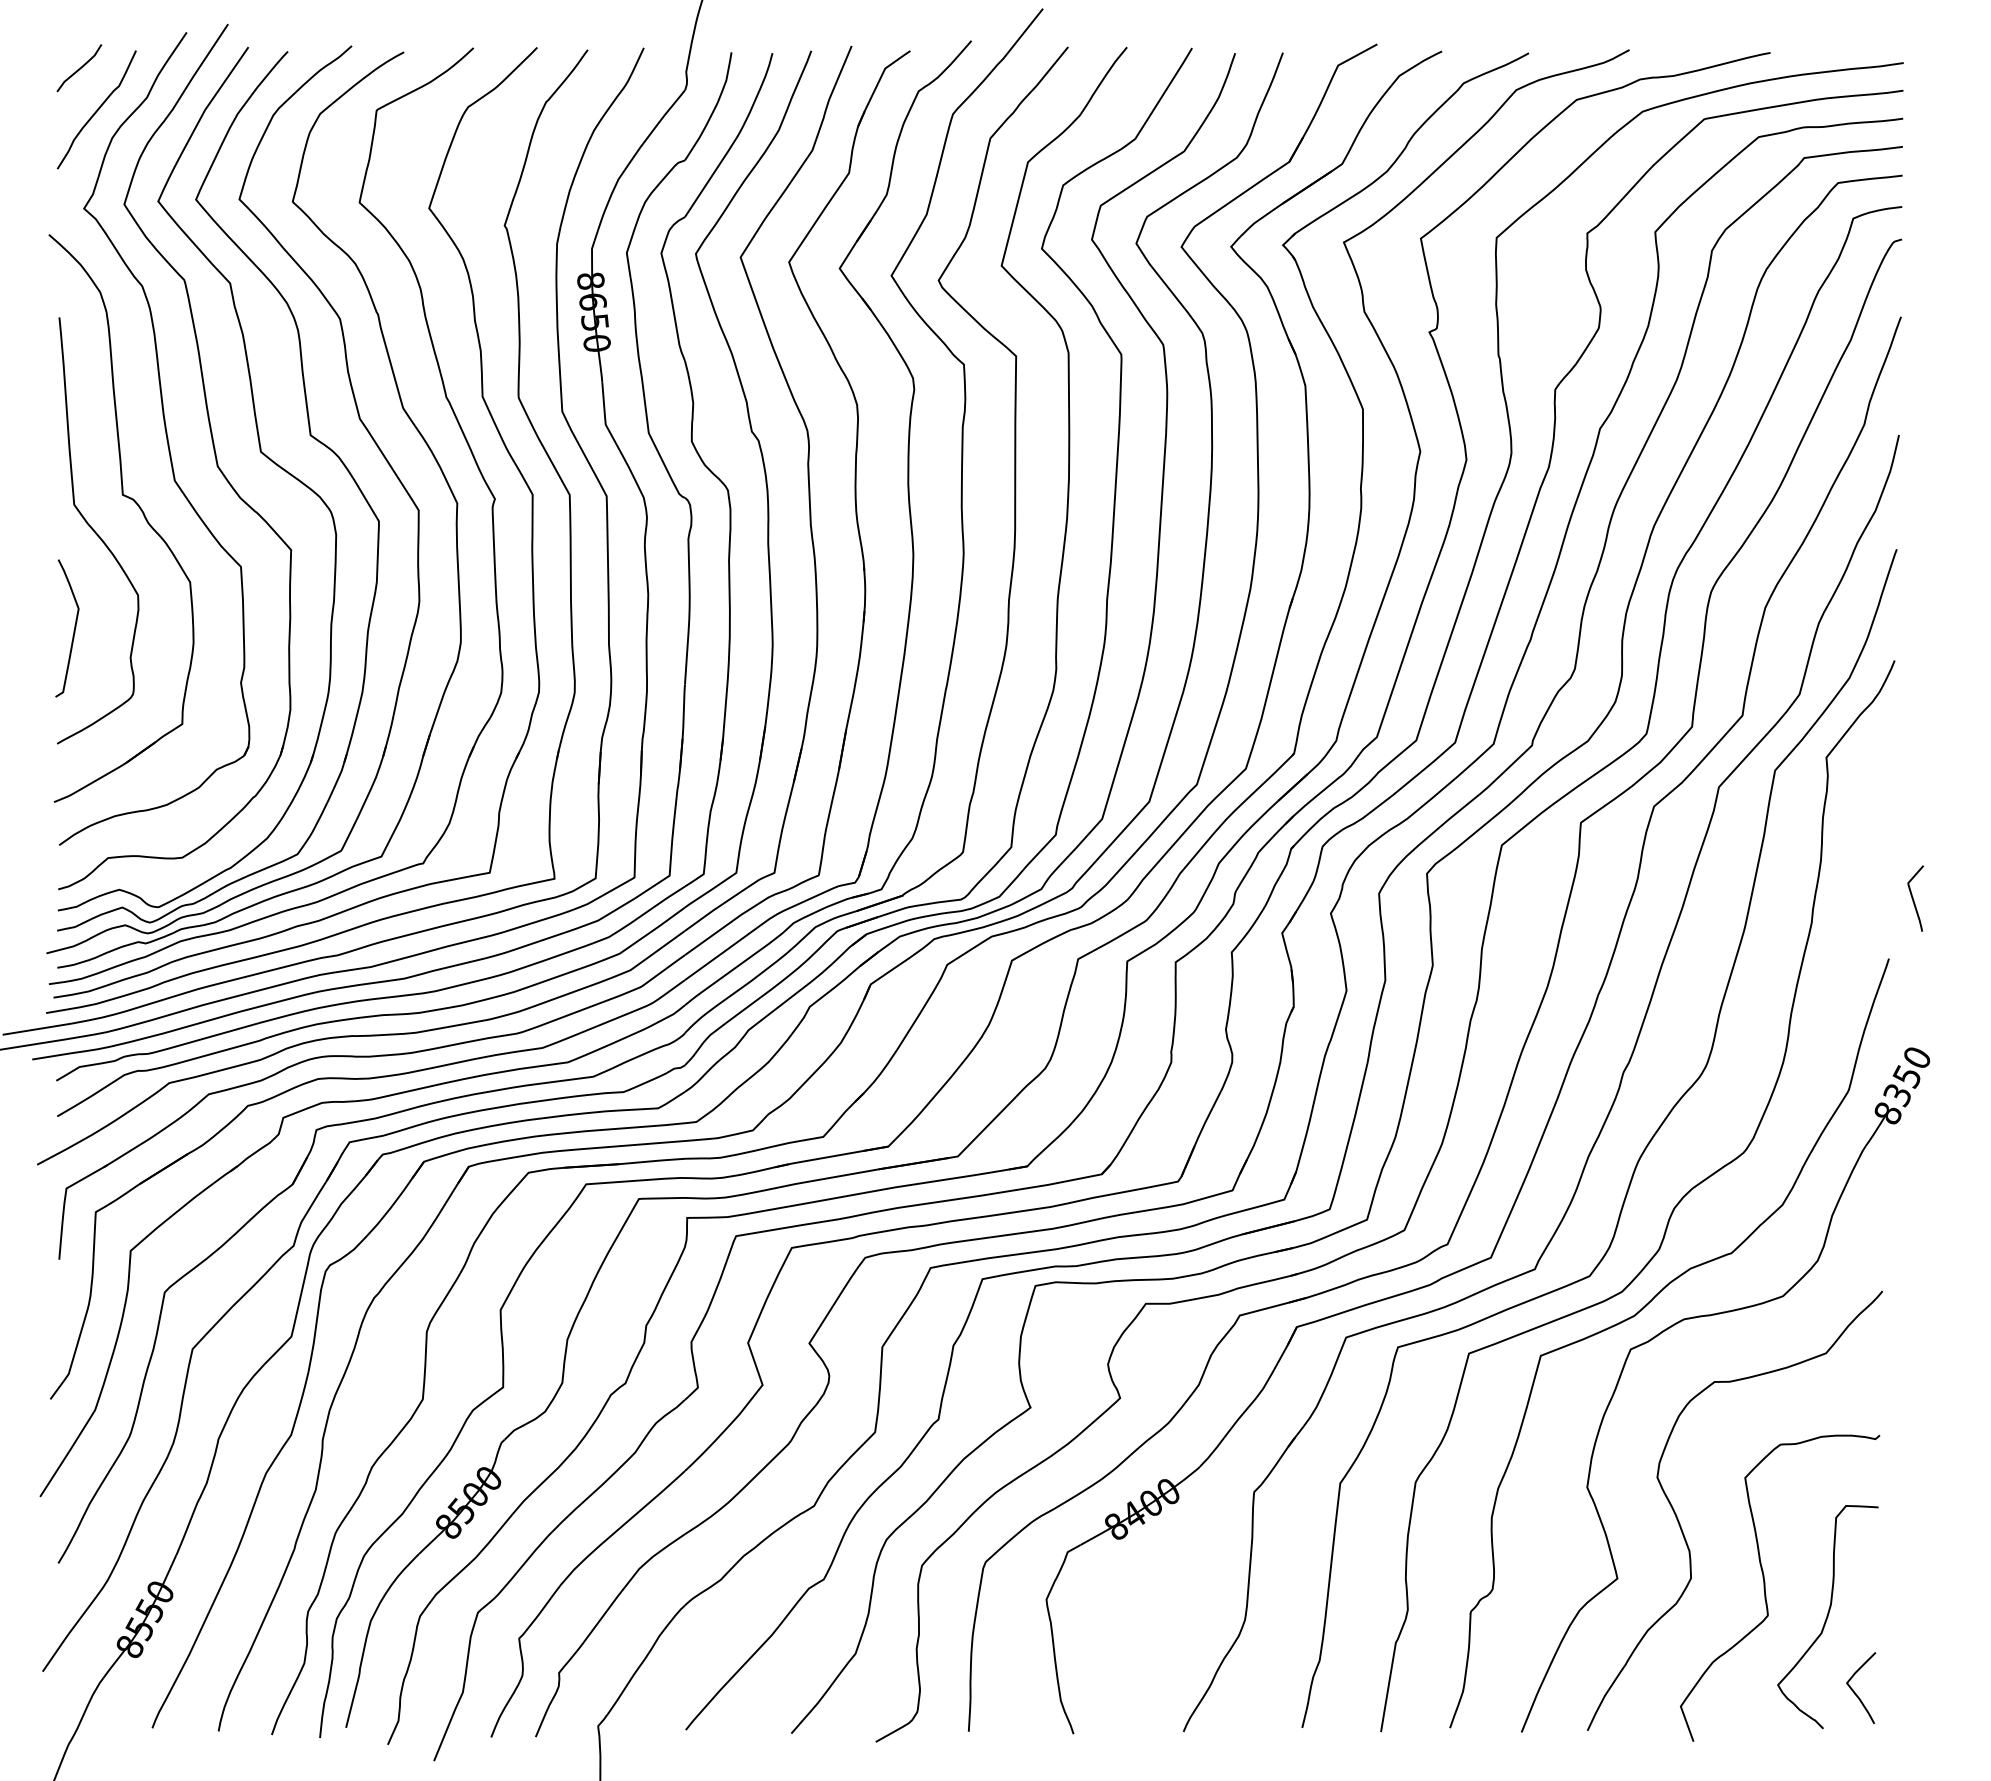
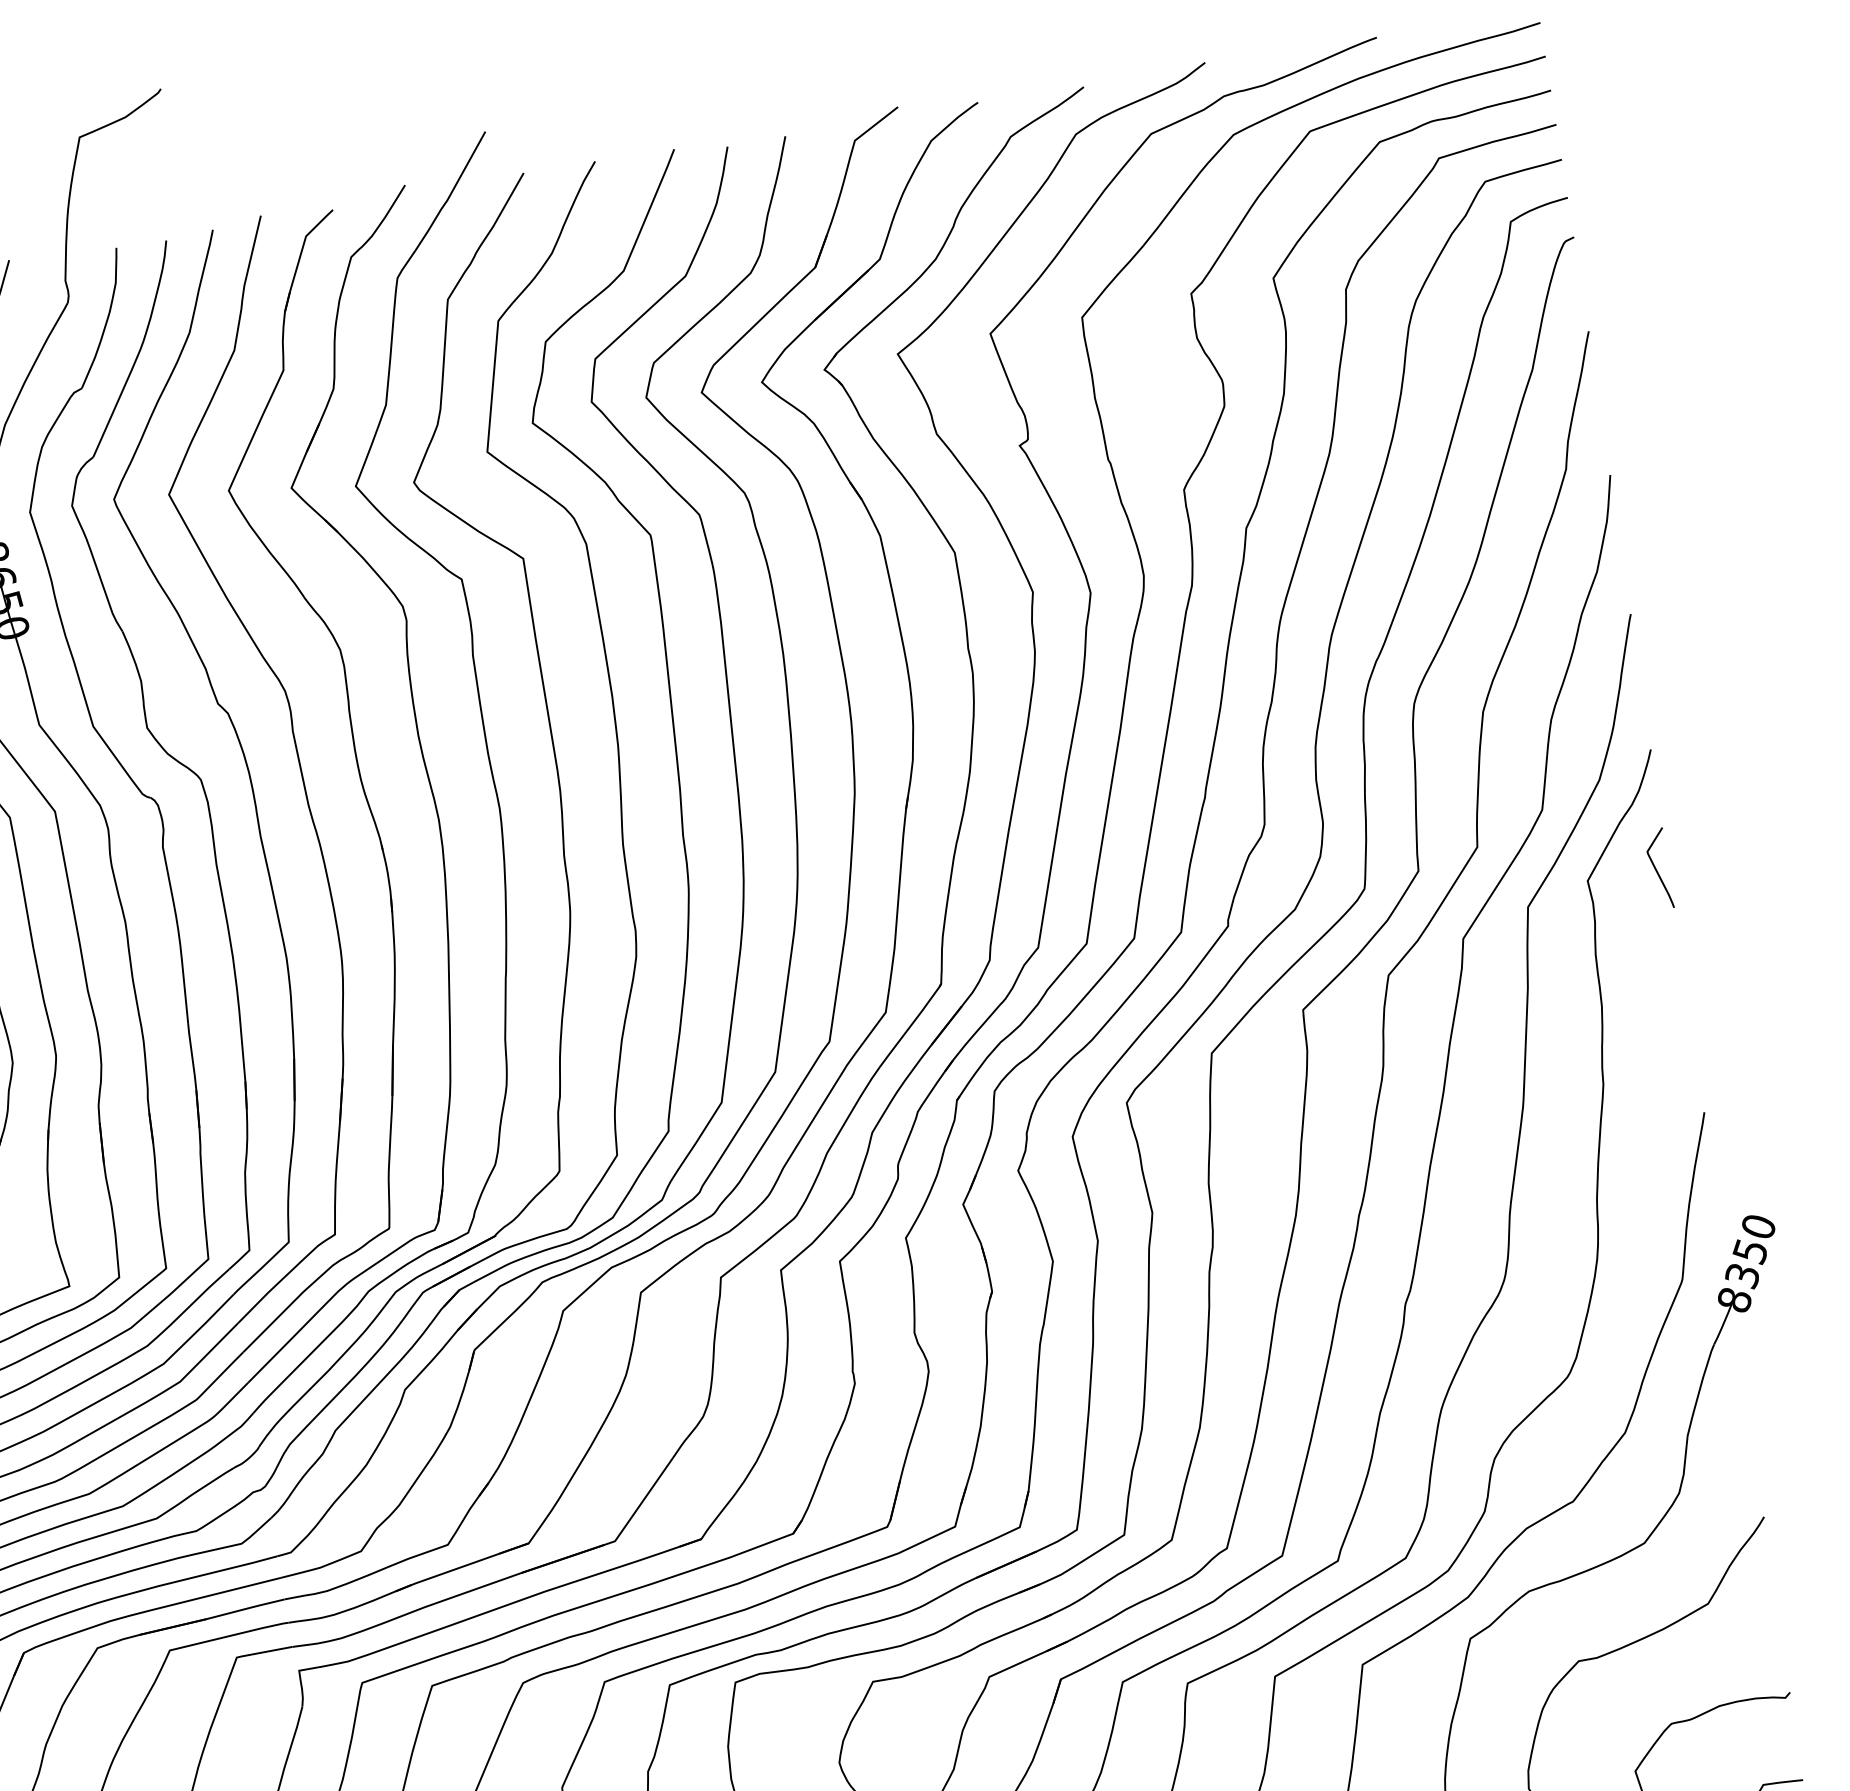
curve: (1913, 898) -> (1656, 869), moved

